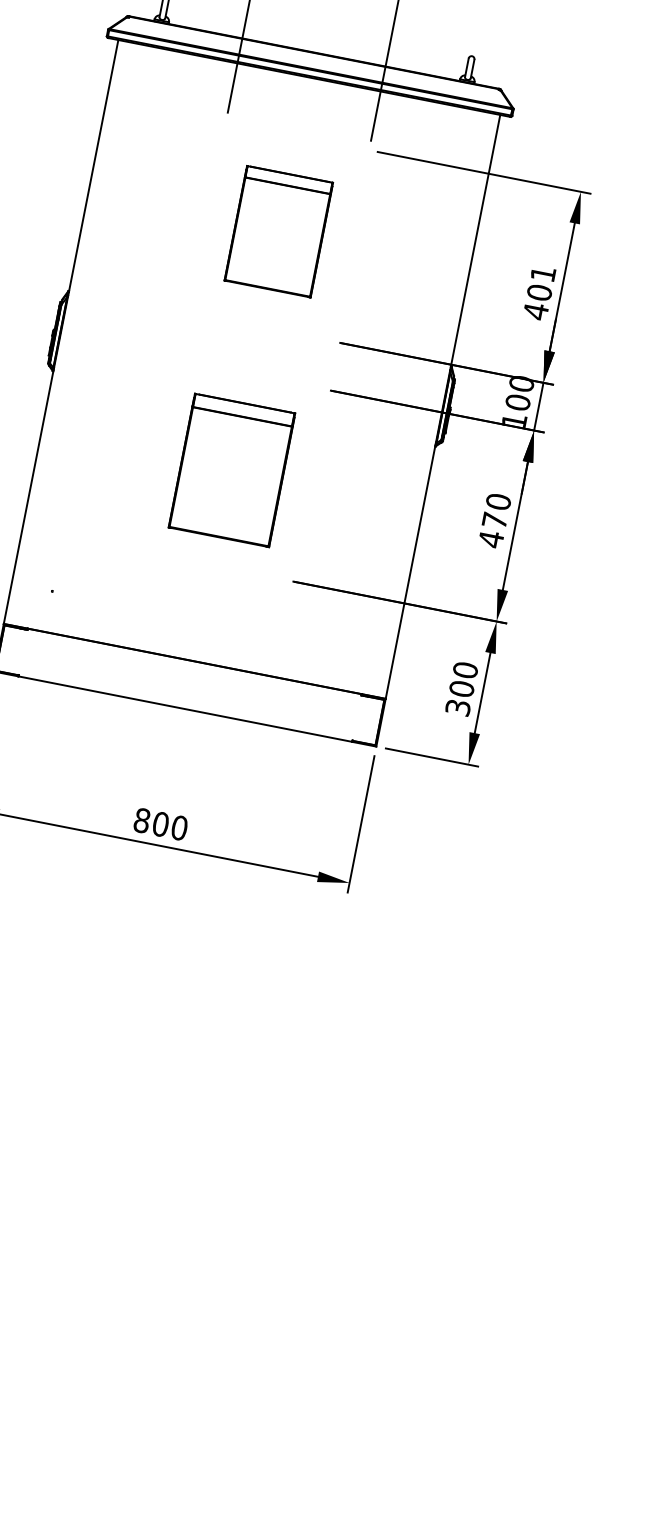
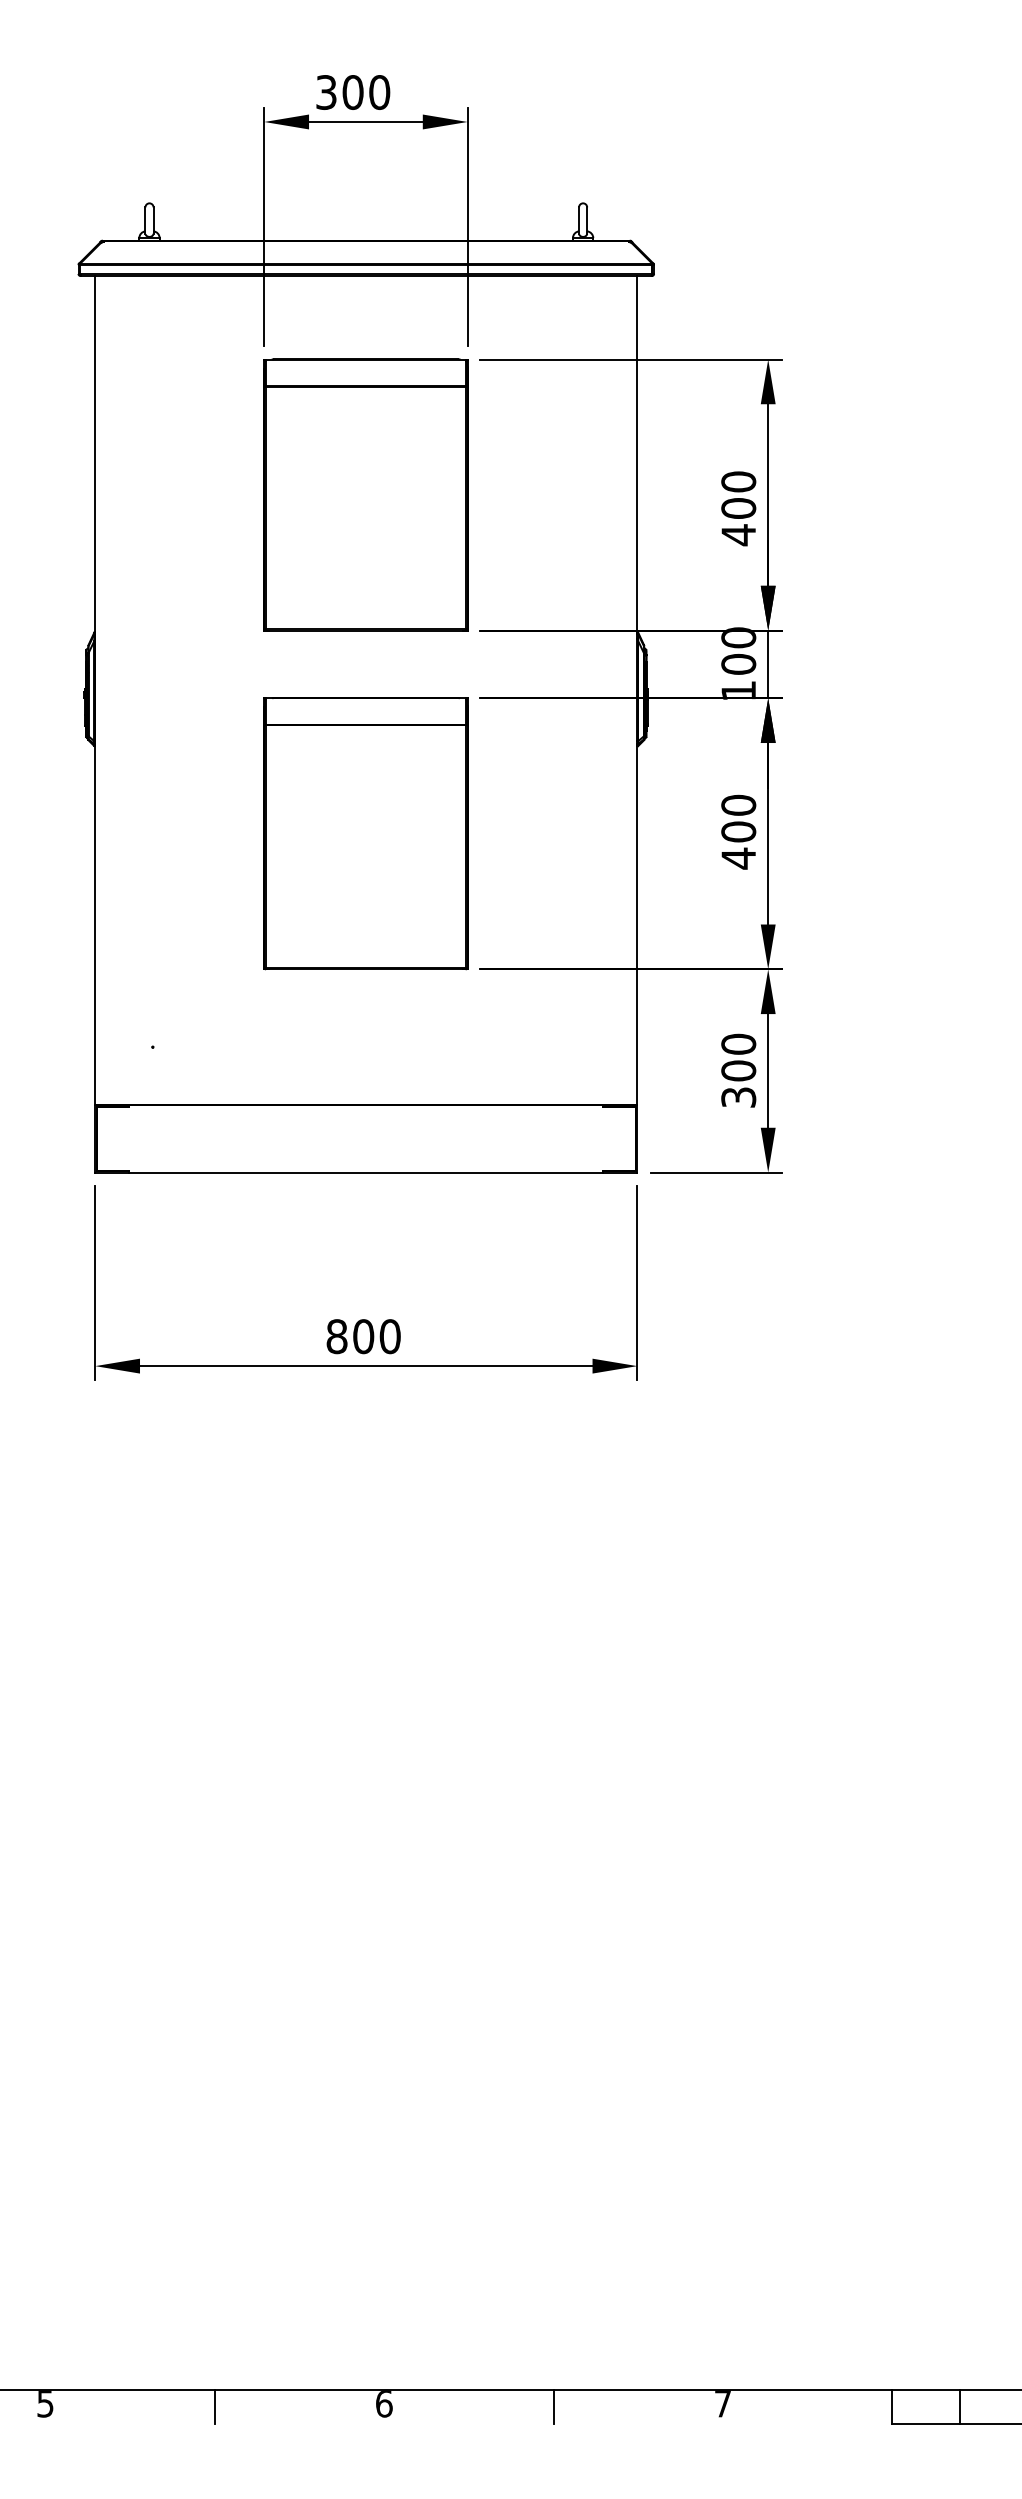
part: (278, 231) -> (365, 494), size x1.67
text: (543, 273) -> (738, 481), 401 -> 400
part: (231, 470) -> (365, 833), size x1.43
text: (494, 520) -> (738, 831), 470 -> 400

